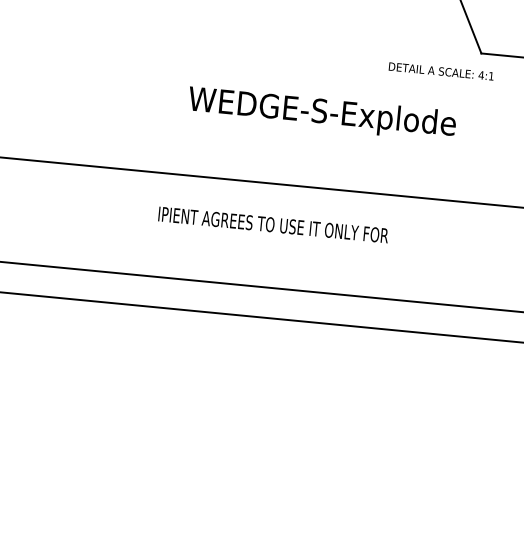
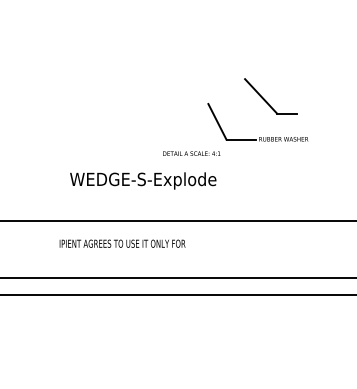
text: (440, 71) -> (191, 153), moved

